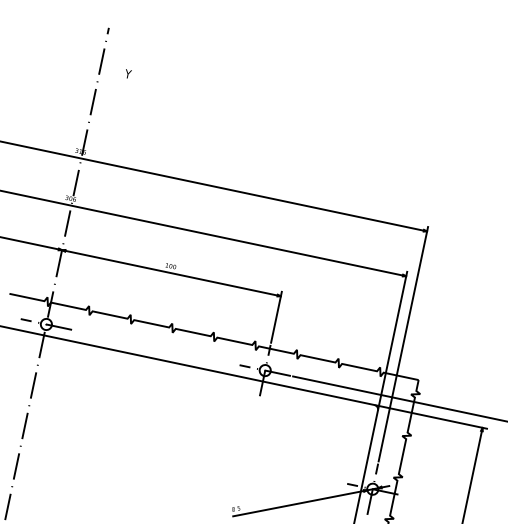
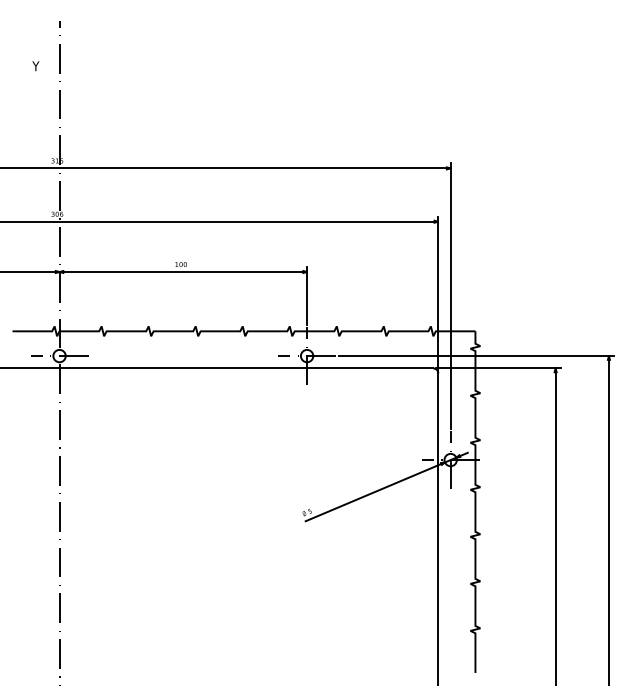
text: (127, 74) -> (35, 66), moved

